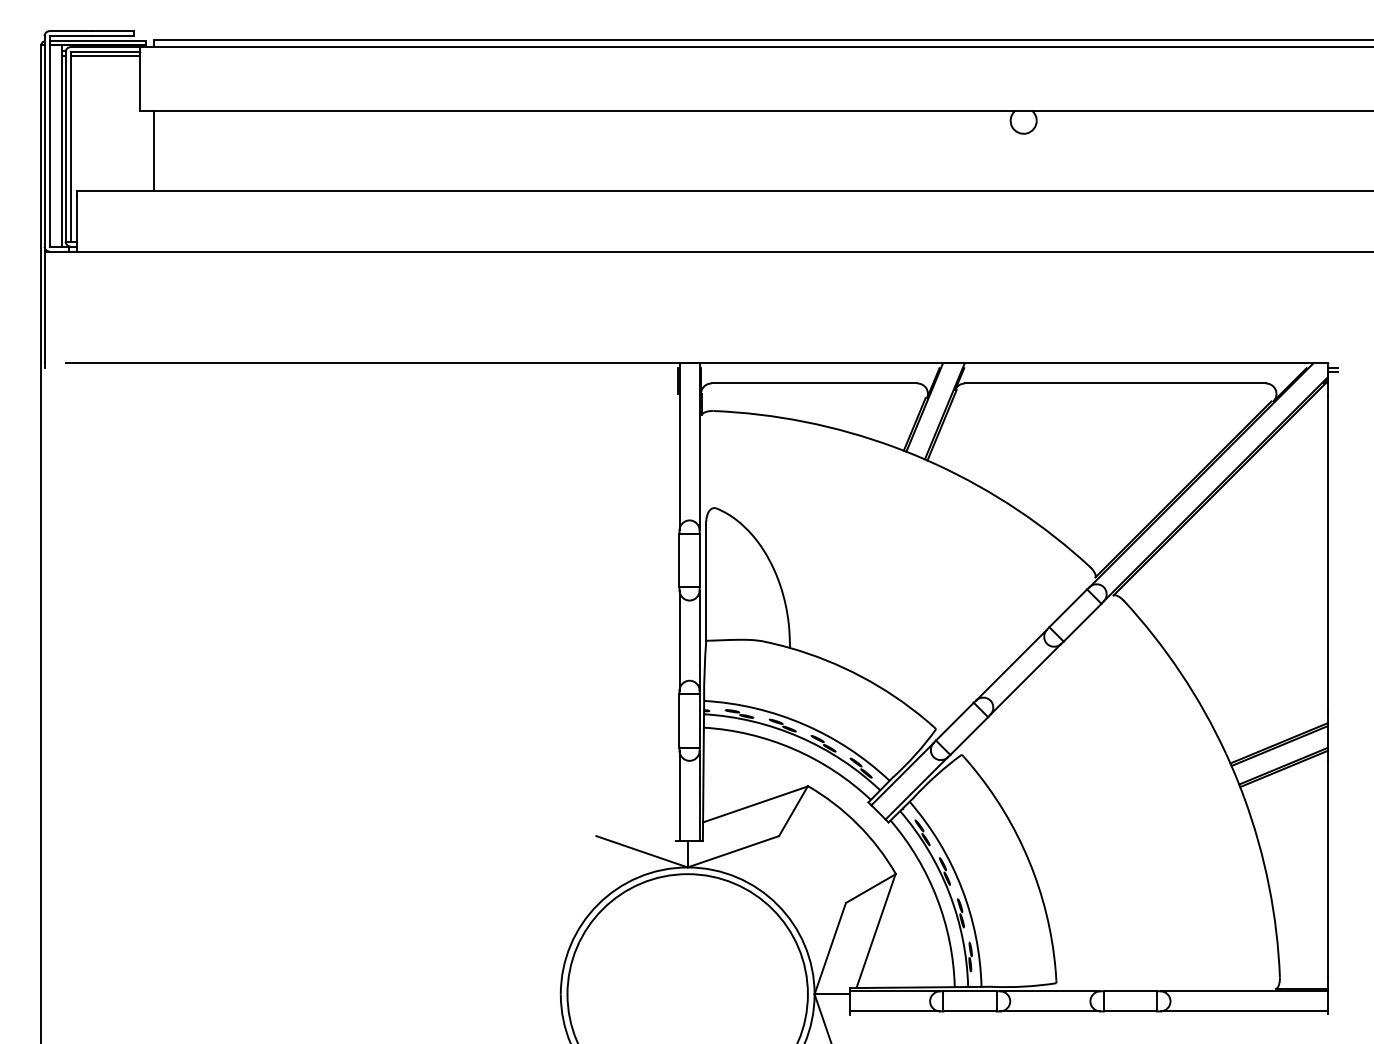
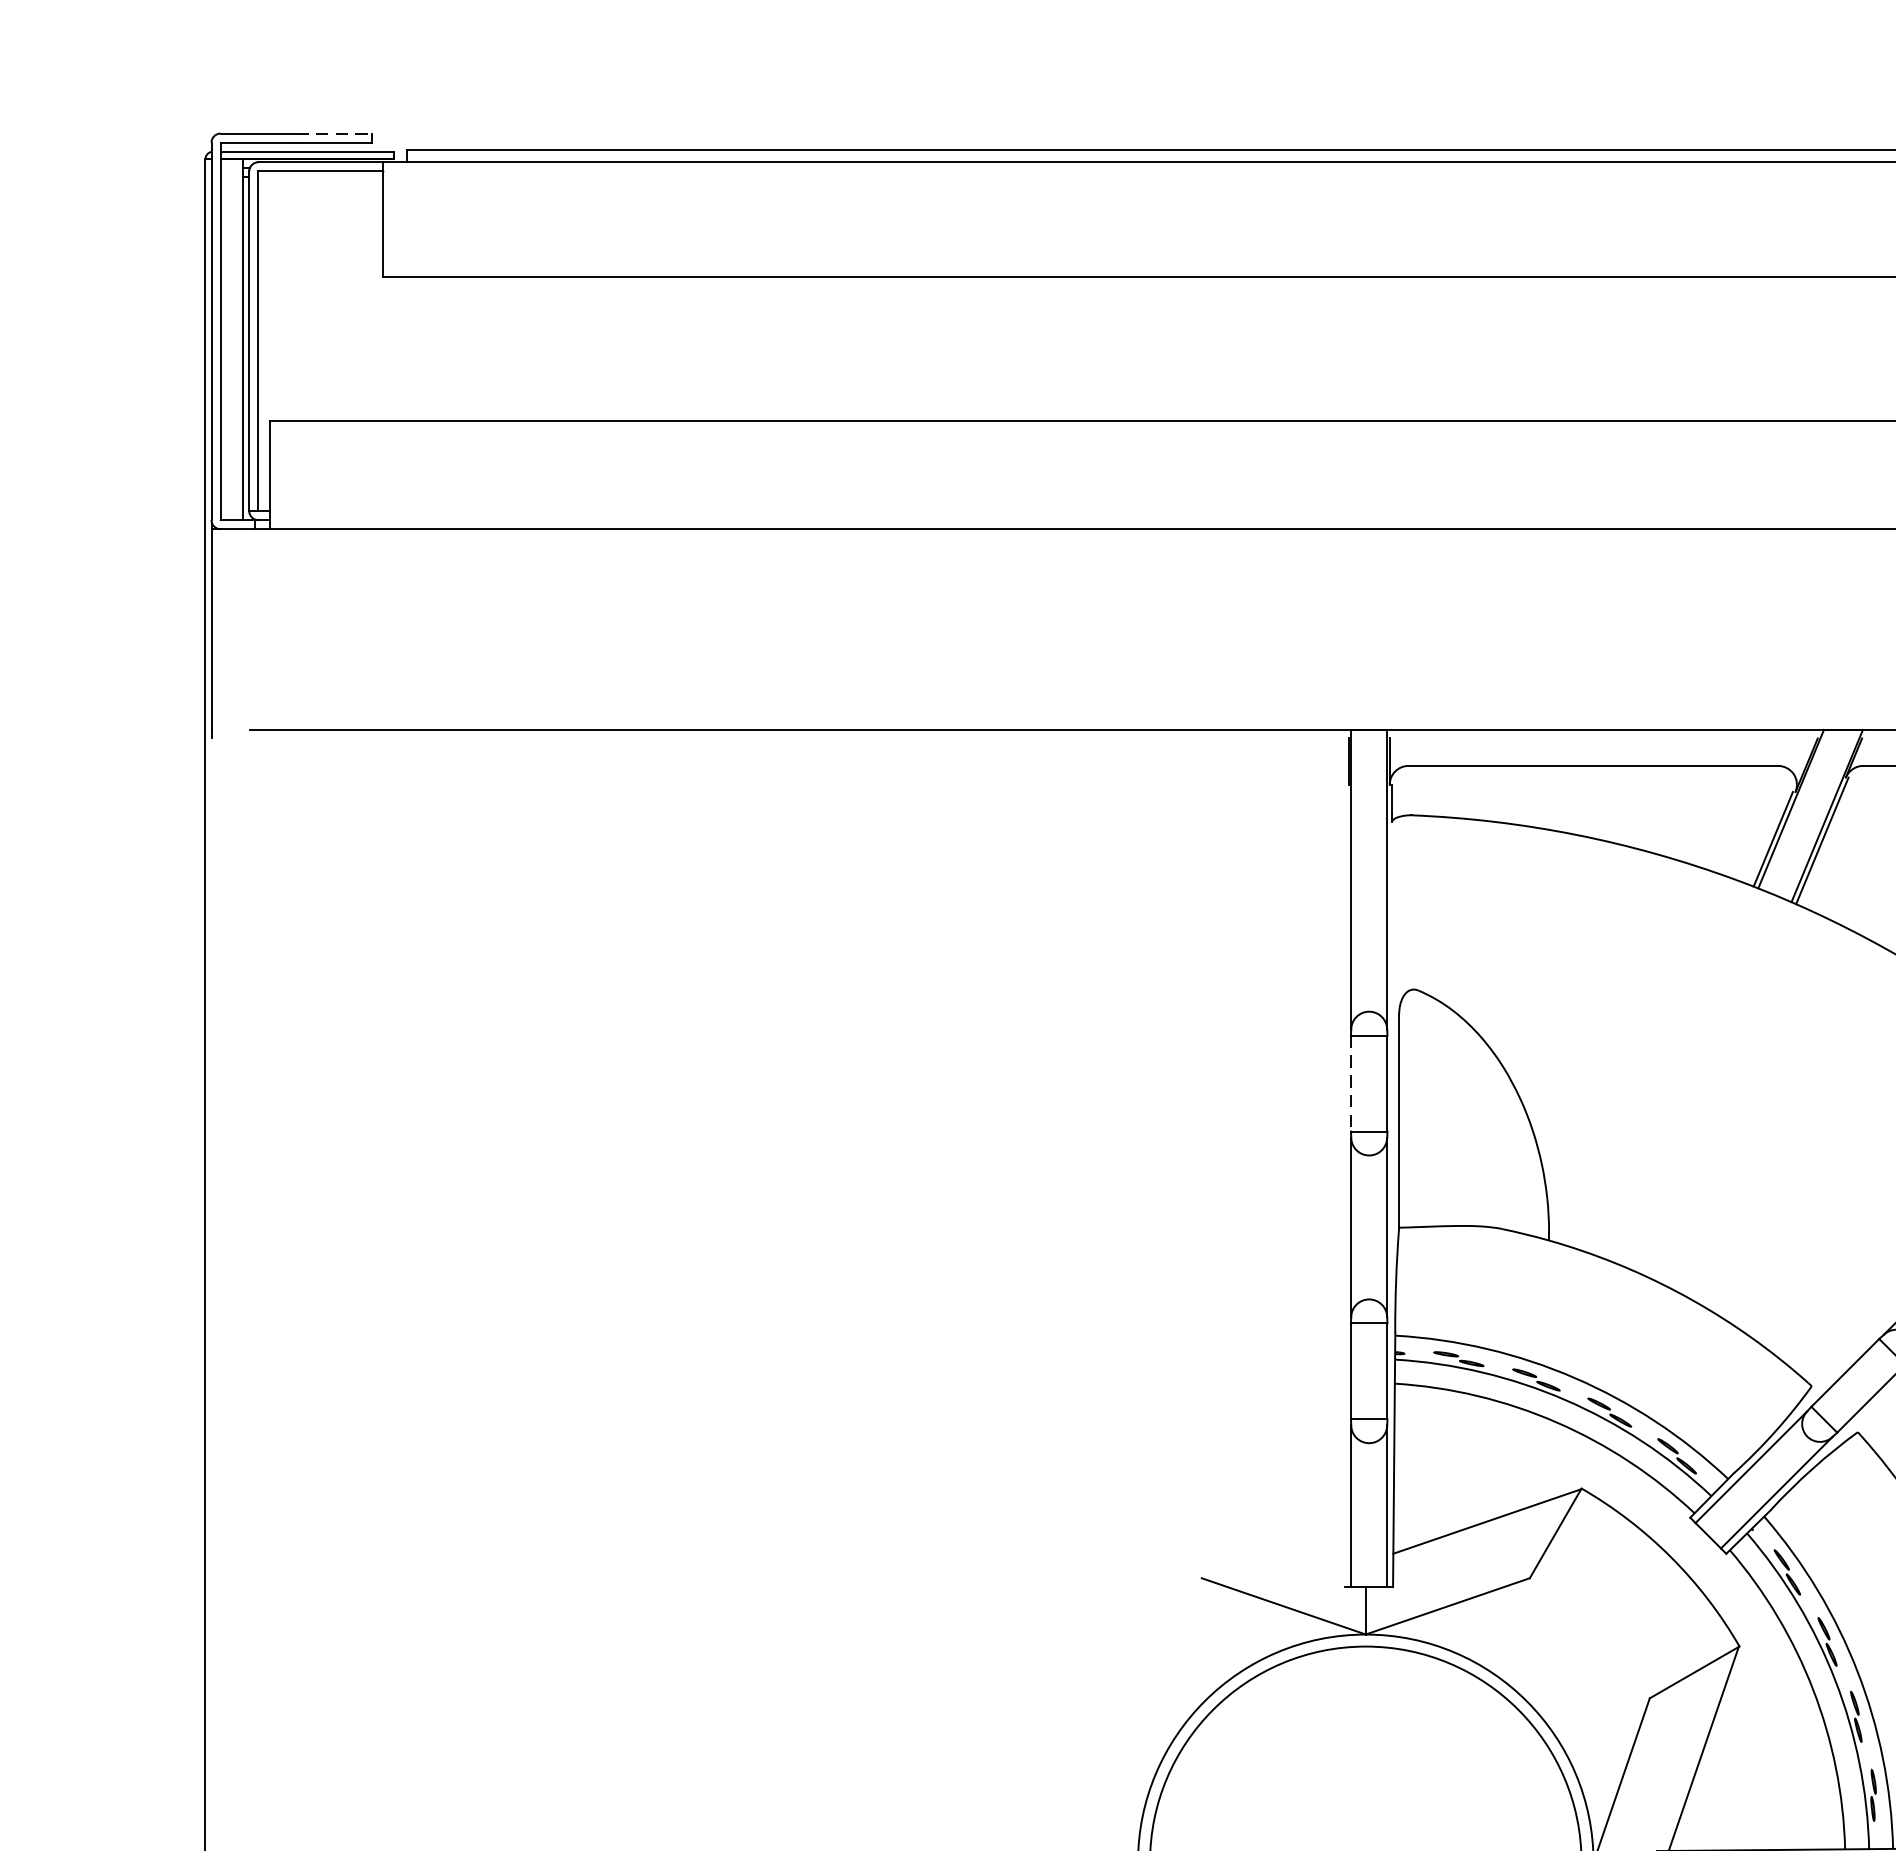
line: (113, 31) -> (335, 134), solid -> dashed
line: (105, 55) -> (320, 177), removed
line: (153, 151) -> (406, 349), removed
line: (679, 560) -> (1351, 1083), solid -> dashed

